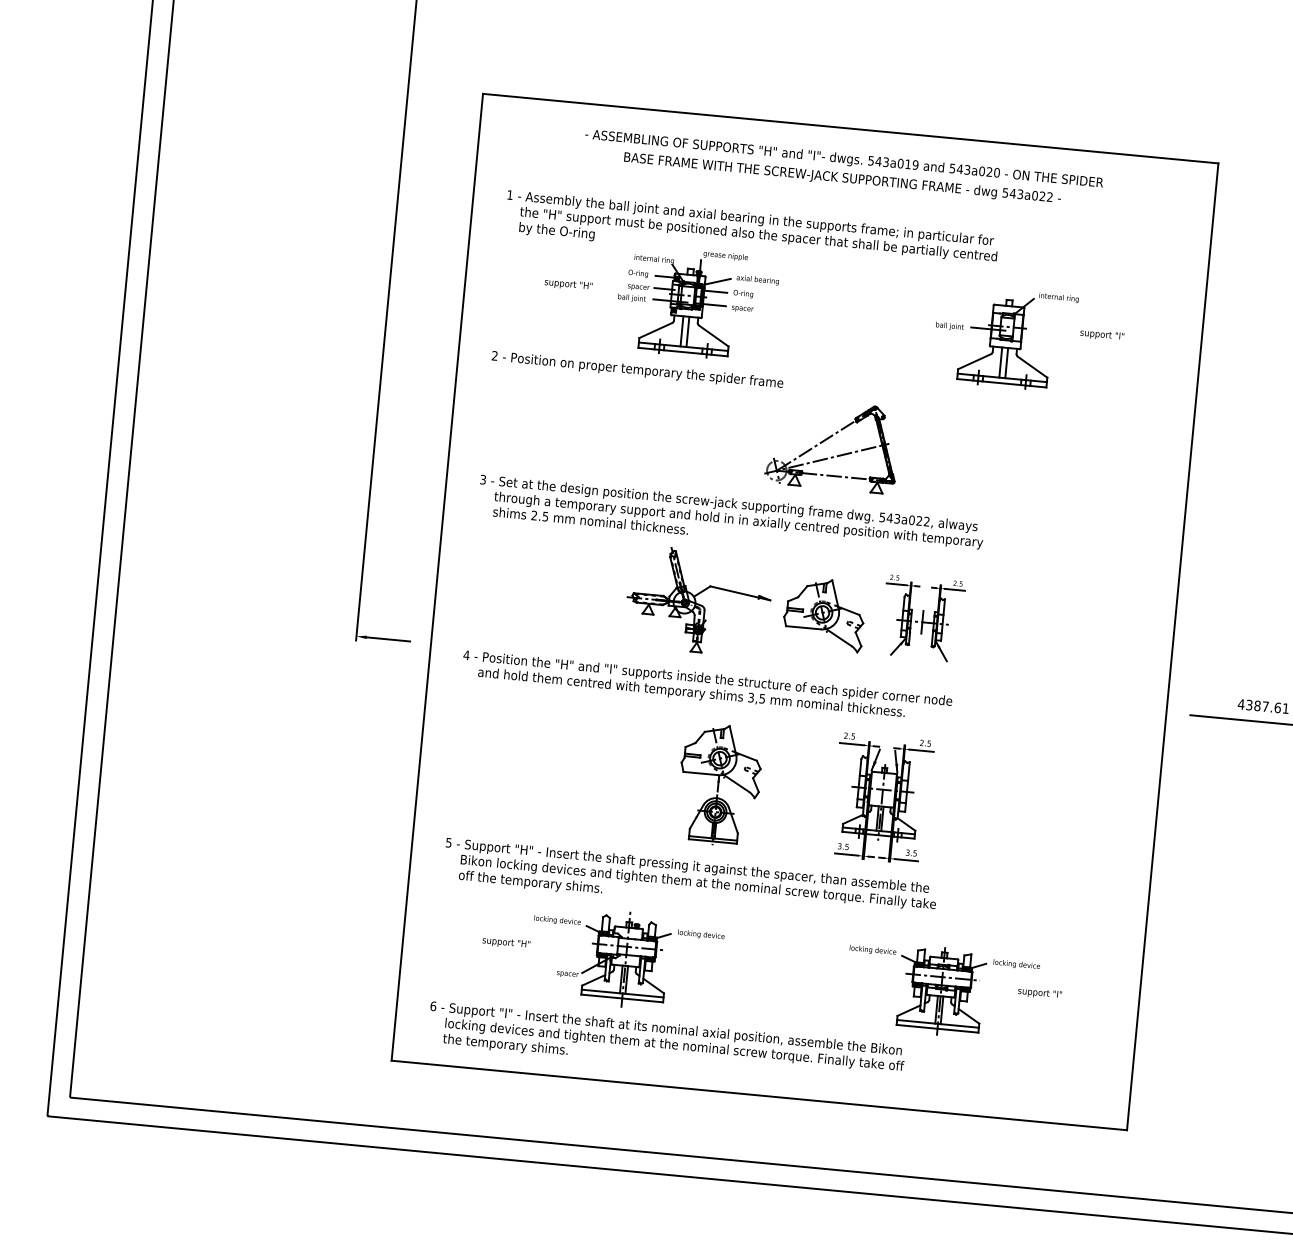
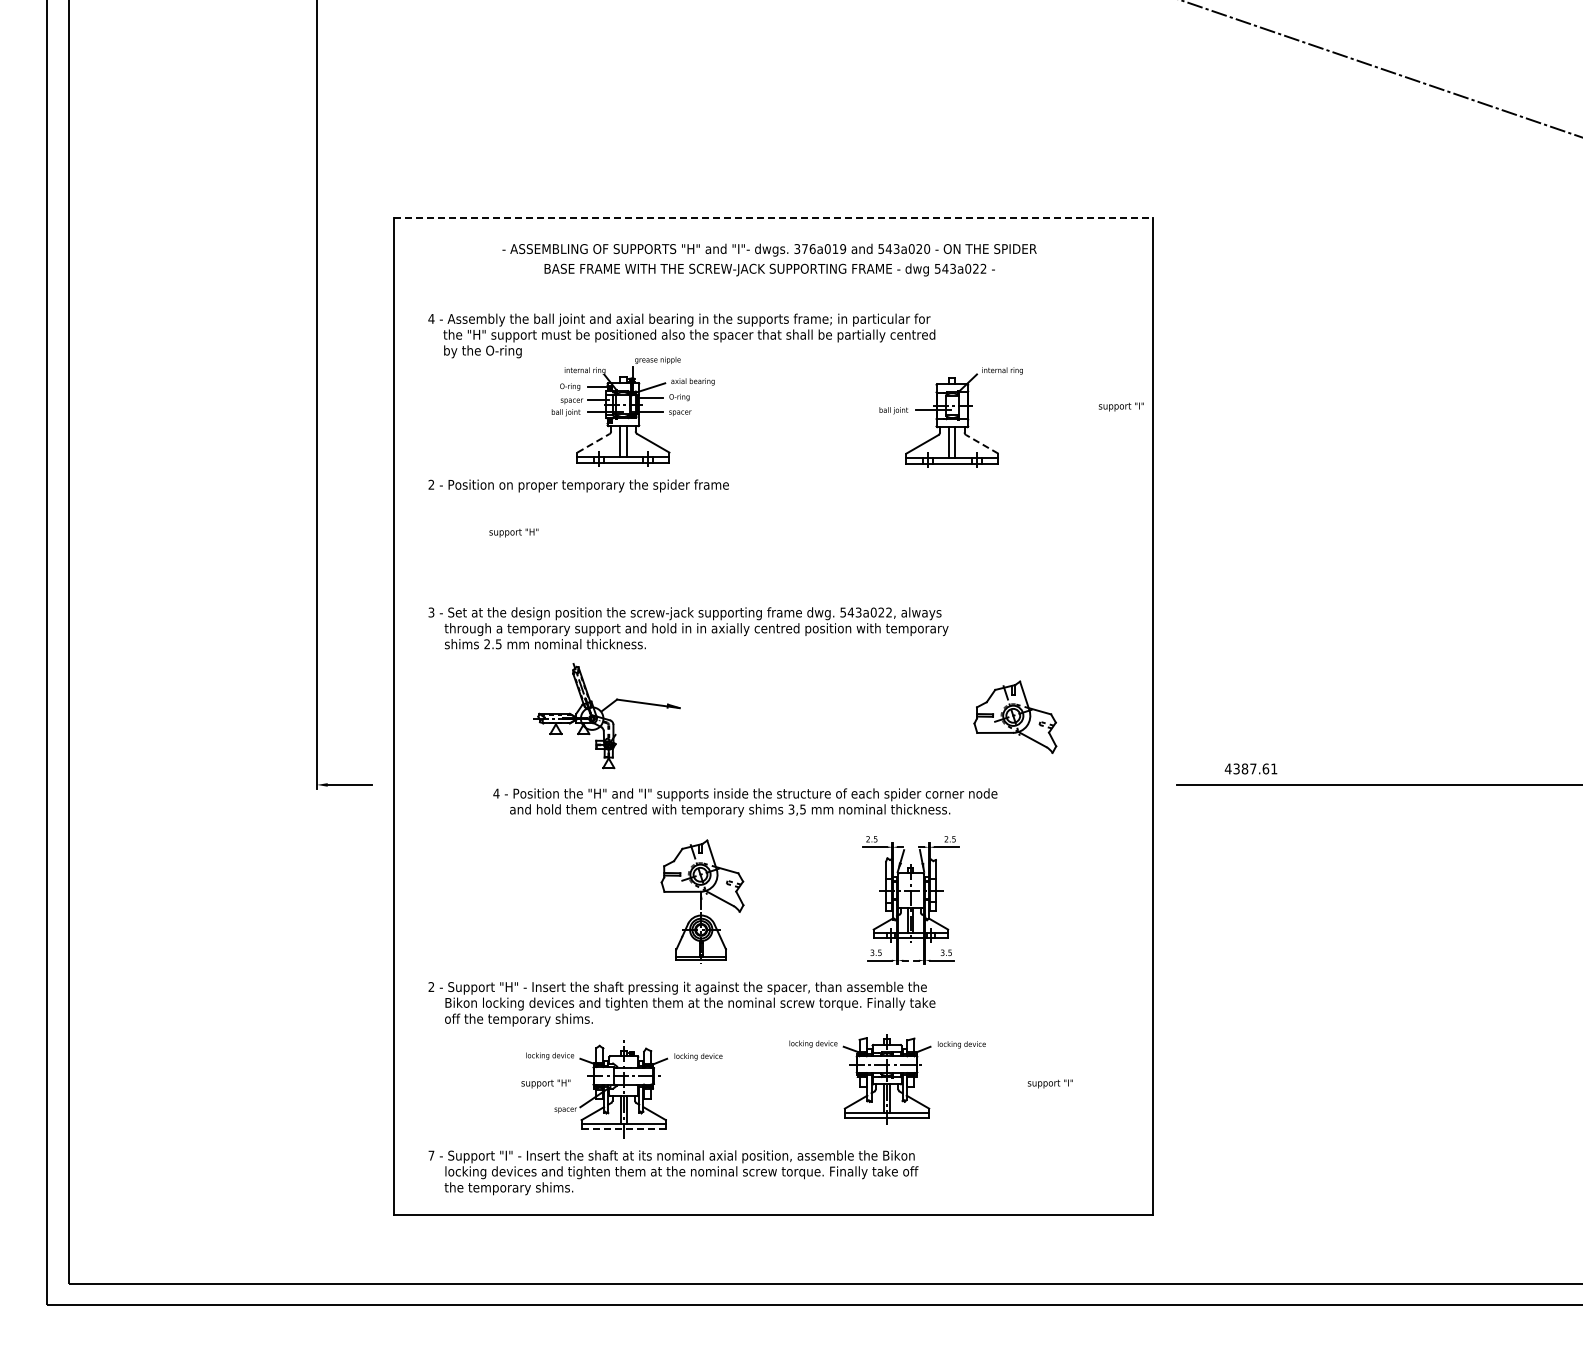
line: (850, 129) -> (773, 218), solid -> dashed
text: (878, 161) -> (804, 248), 543a019 -> 376a019
text: (510, 194) -> (431, 318), 1 -> 4
text: (568, 284) -> (513, 532), moved
line: (655, 330) -> (593, 443), solid -> dashed
text: (1102, 334) -> (1121, 406), moved
line: (1032, 367) -> (982, 444), solid -> dashed
part: (830, 438) -> (782, 536), removed
part: (698, 601) -> (606, 716), moved
part: (824, 613) -> (1015, 716), moved
part: (922, 619) -> (894, 712), removed
text: (707, 686) -> (745, 802), moved
part: (881, 799) -> (910, 900), moved
text: (448, 843) -> (431, 987), 5 -> 2
text: (505, 942) -> (545, 1083), moved
part: (941, 991) -> (887, 1079), moved
line: (622, 998) -> (624, 1129), solid -> dashed
text: (433, 1006) -> (431, 1155), 6 -> 7

